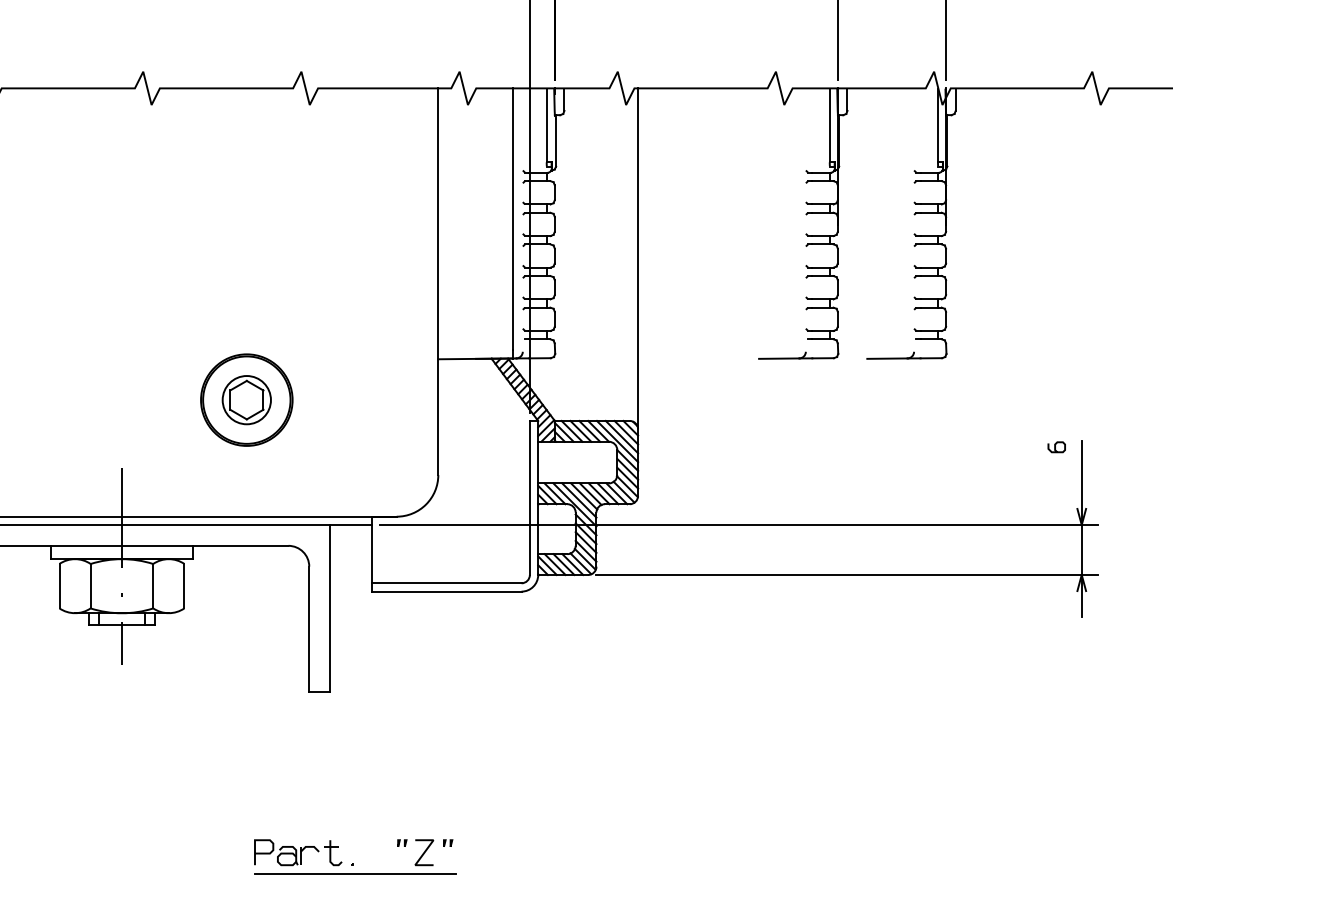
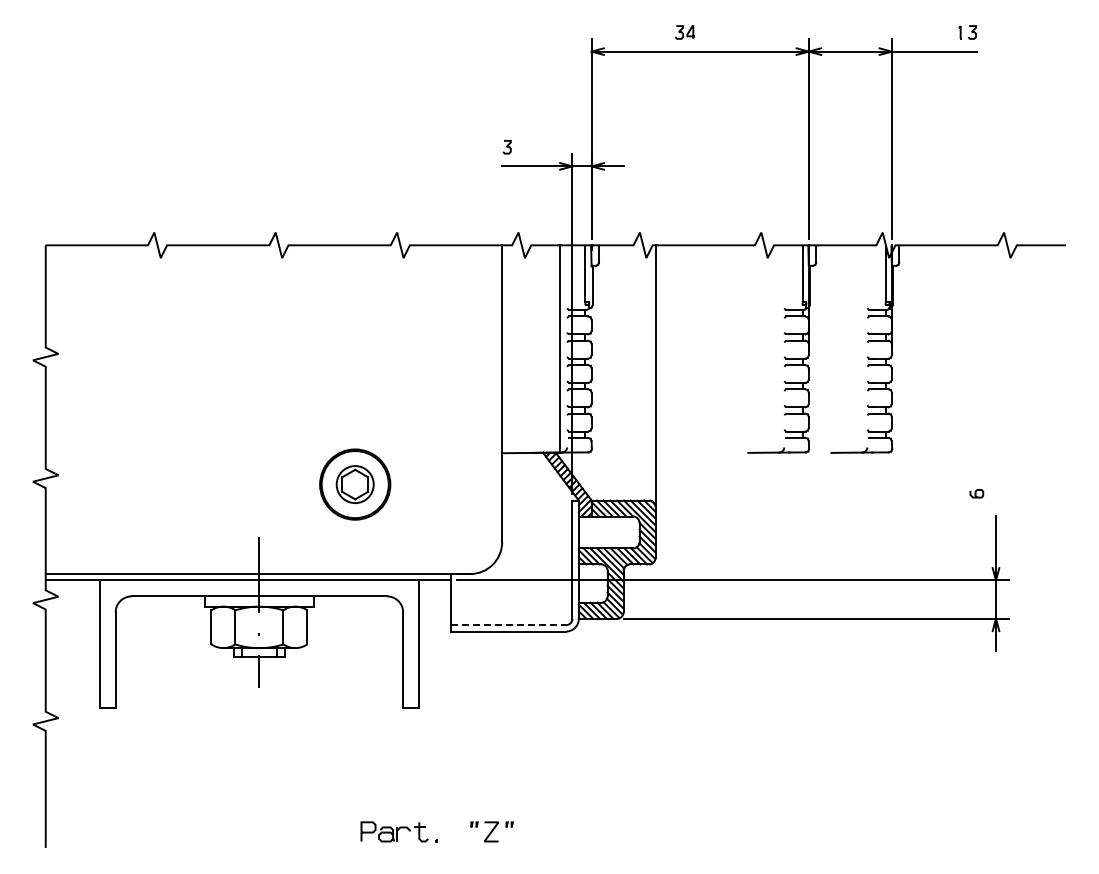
curve: (1056, 446) -> (976, 493), moved
line: (446, 583) -> (508, 625), solid -> dashed
line: (355, 873) -> (438, 847), removed

